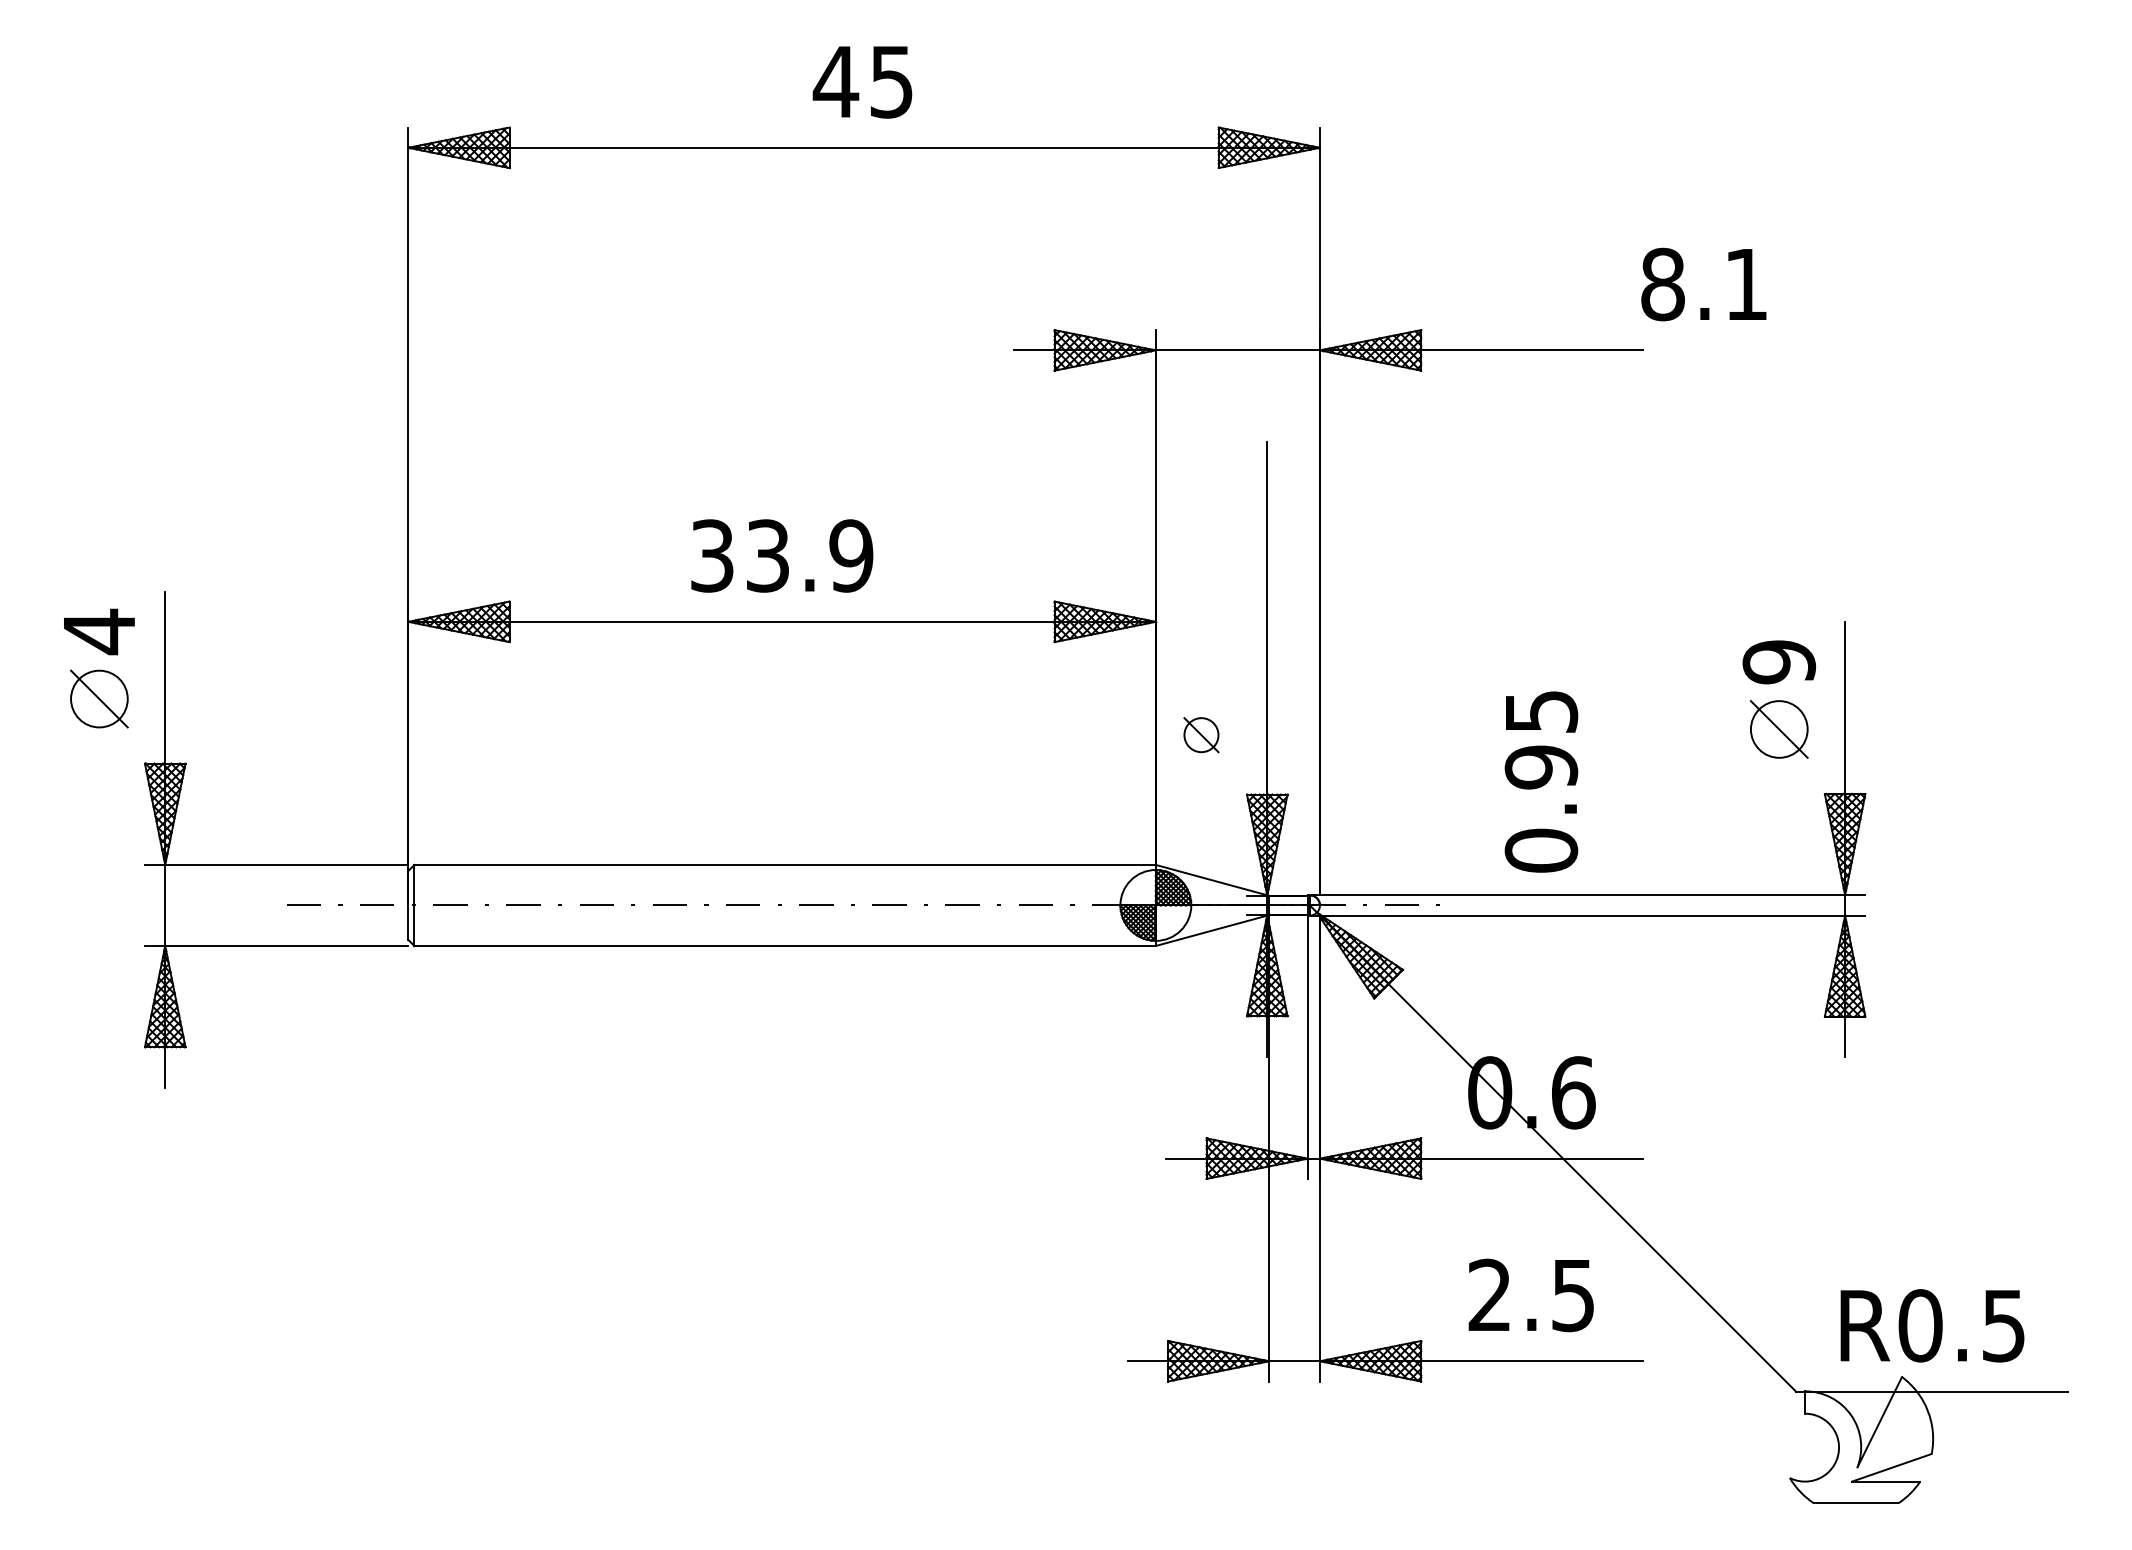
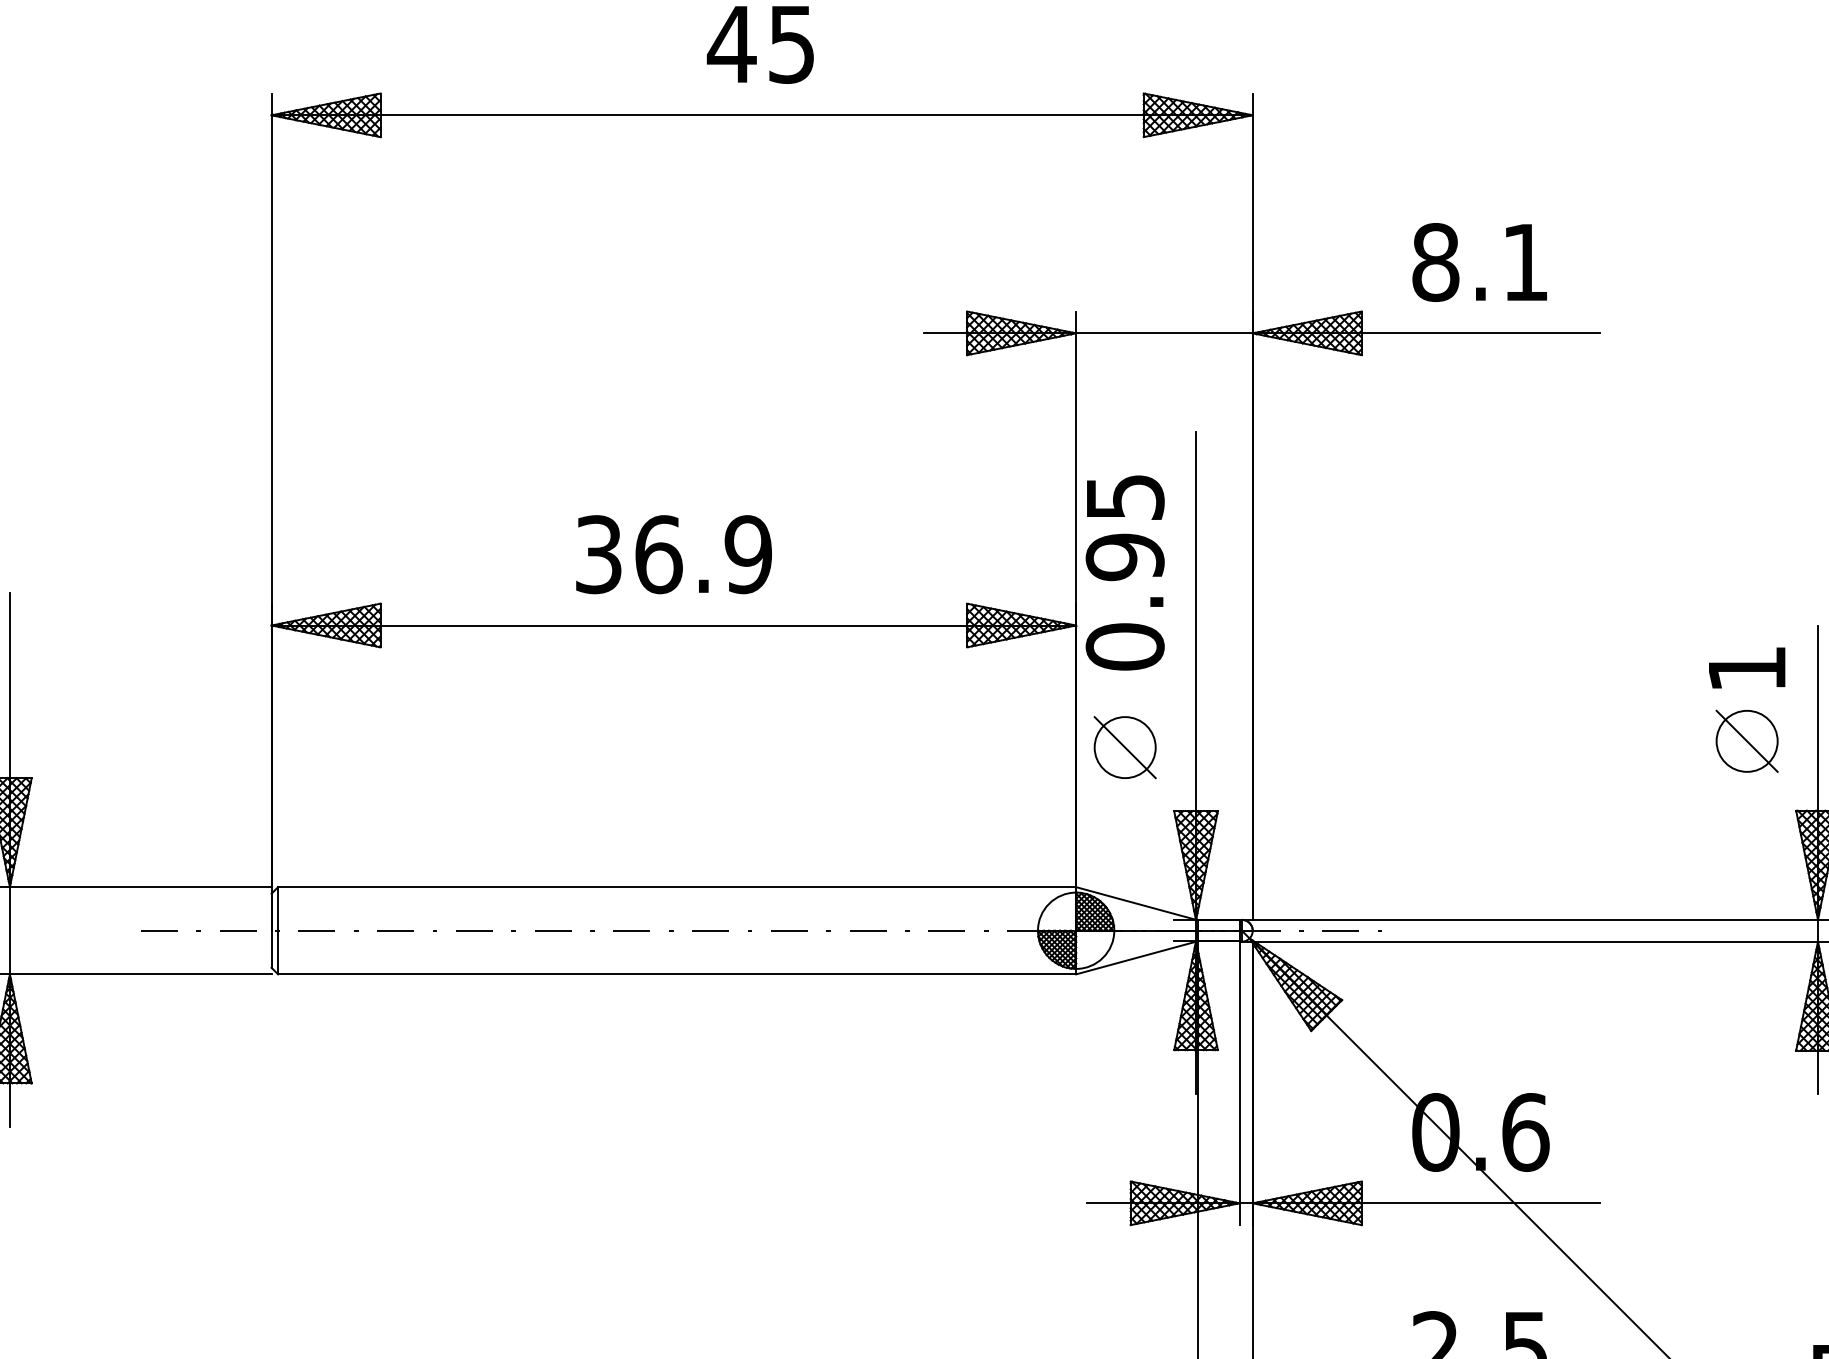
text: (1703, 284) -> (1479, 262), moved
text: (768, 555) -> (659, 554), 33.9 -> 36.9
text: (1779, 662) -> (1747, 669), 9 -> 1
part: (1201, 734) -> (1125, 746), size x1.67
text: (1541, 781) -> (1125, 572), moved

